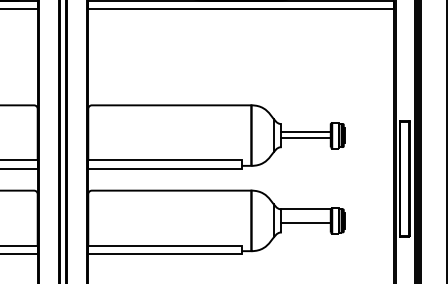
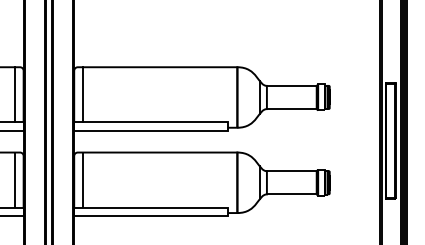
line: (29, 132) -> (15, 94), added
line: (96, 132) -> (82, 94), added
line: (305, 132) -> (291, 109), moved
line: (305, 138) -> (291, 86), moved
line: (29, 217) -> (15, 179), added
line: (96, 217) -> (82, 179), added
line: (305, 222) -> (291, 194), moved

